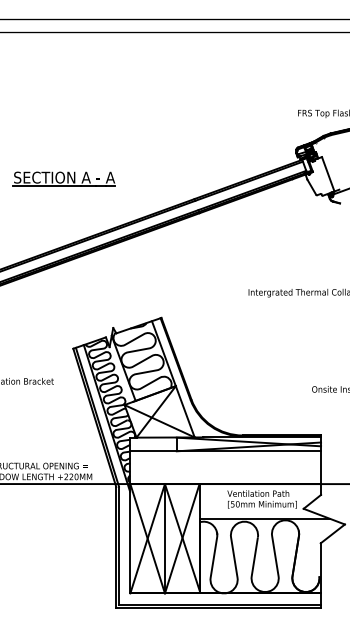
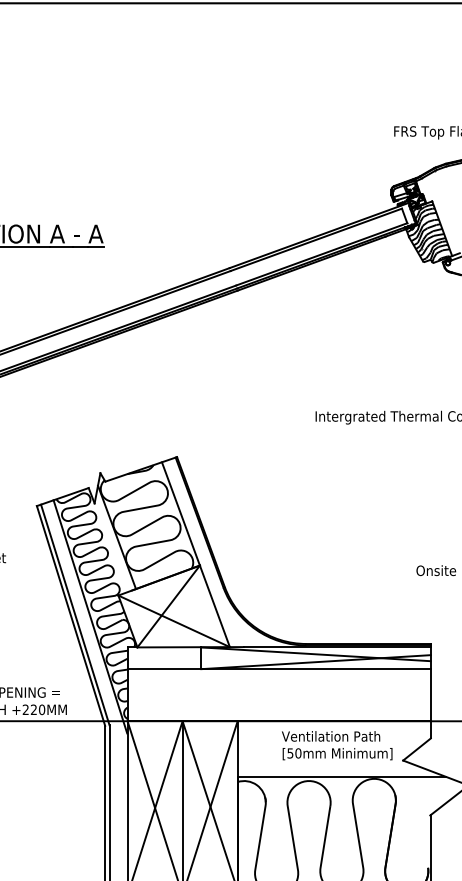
hatch: (319, 176) -> (428, 232), added

